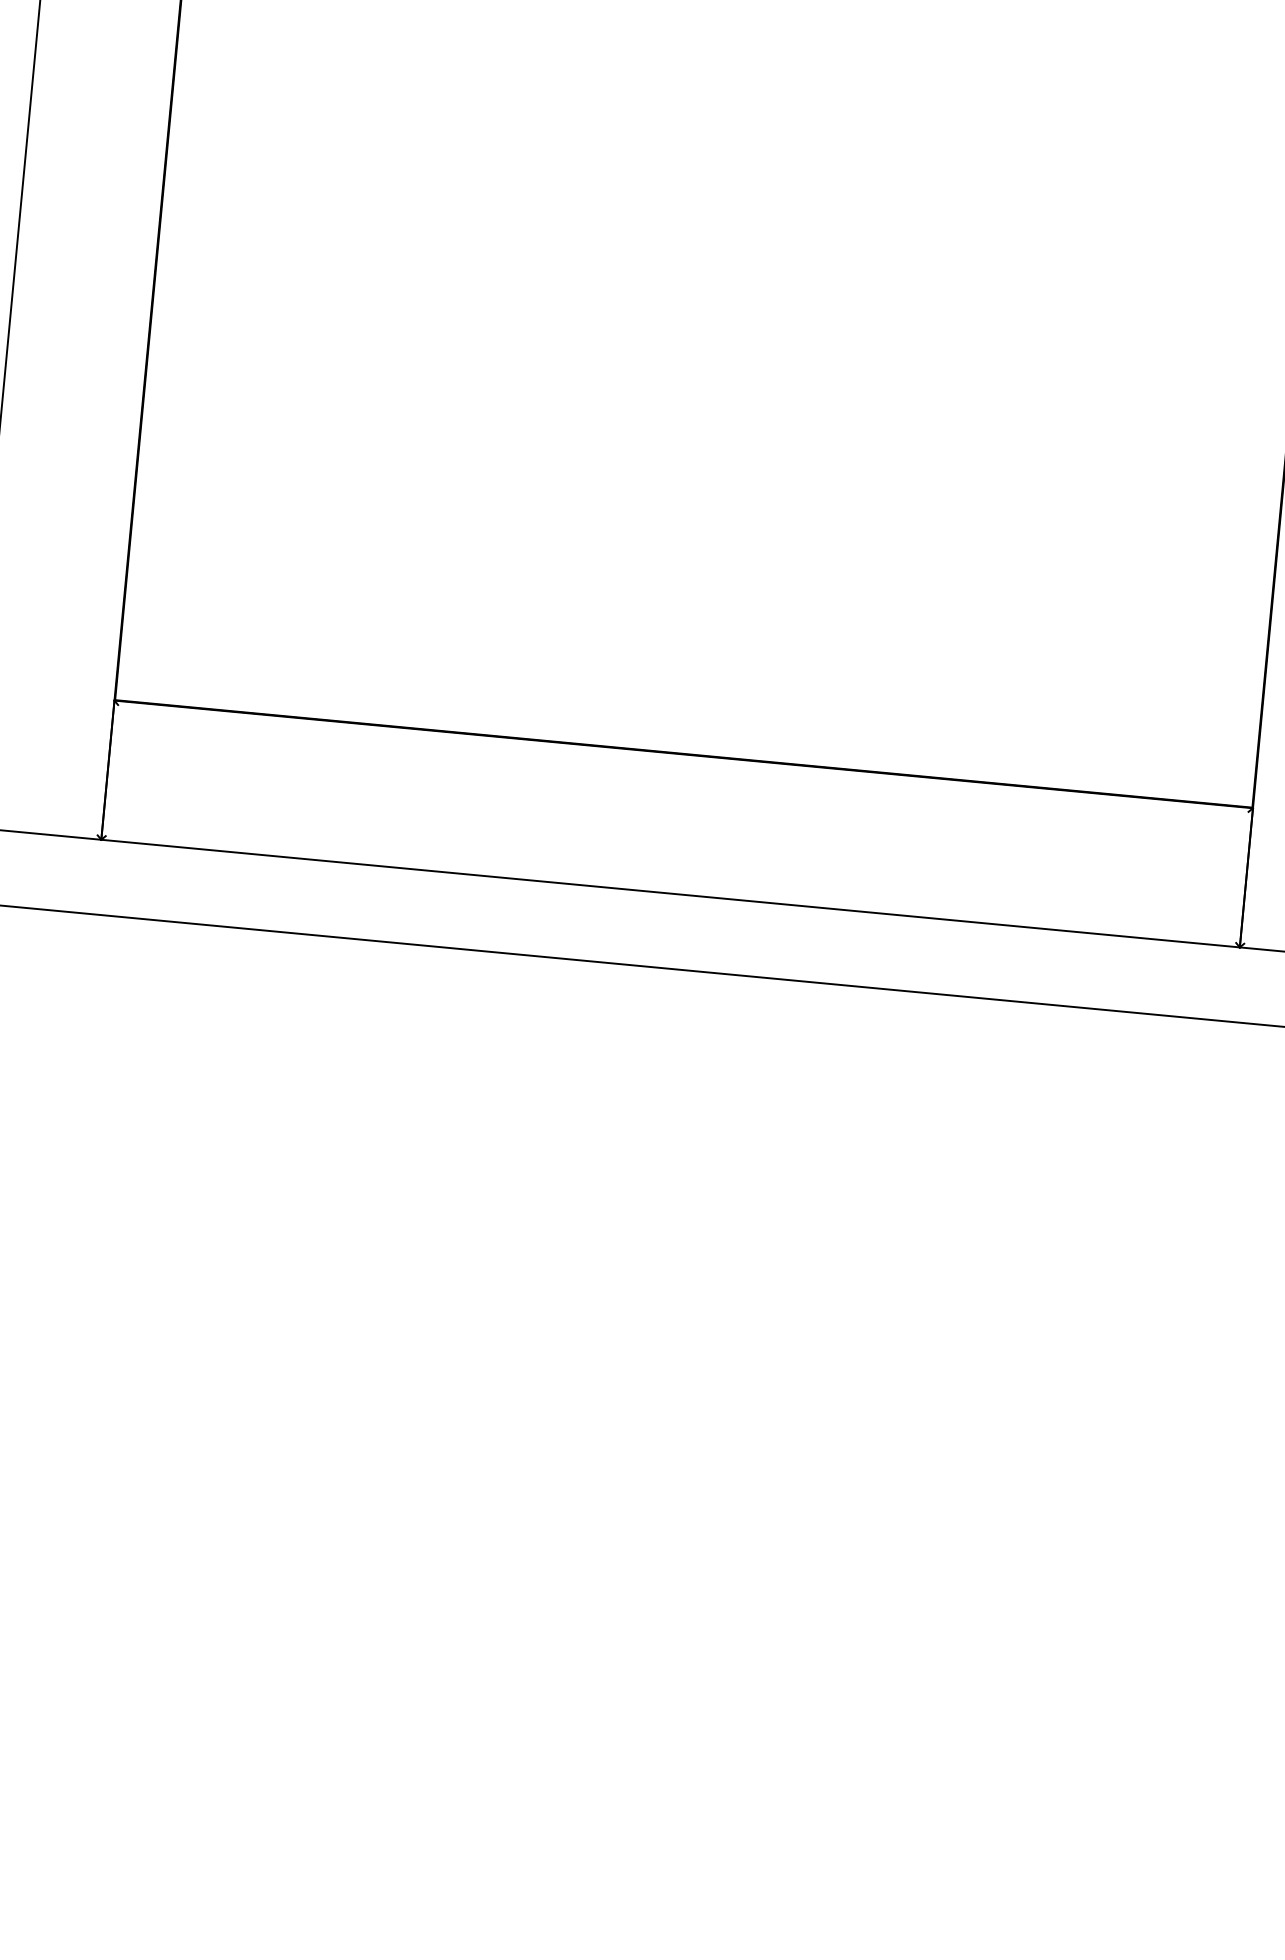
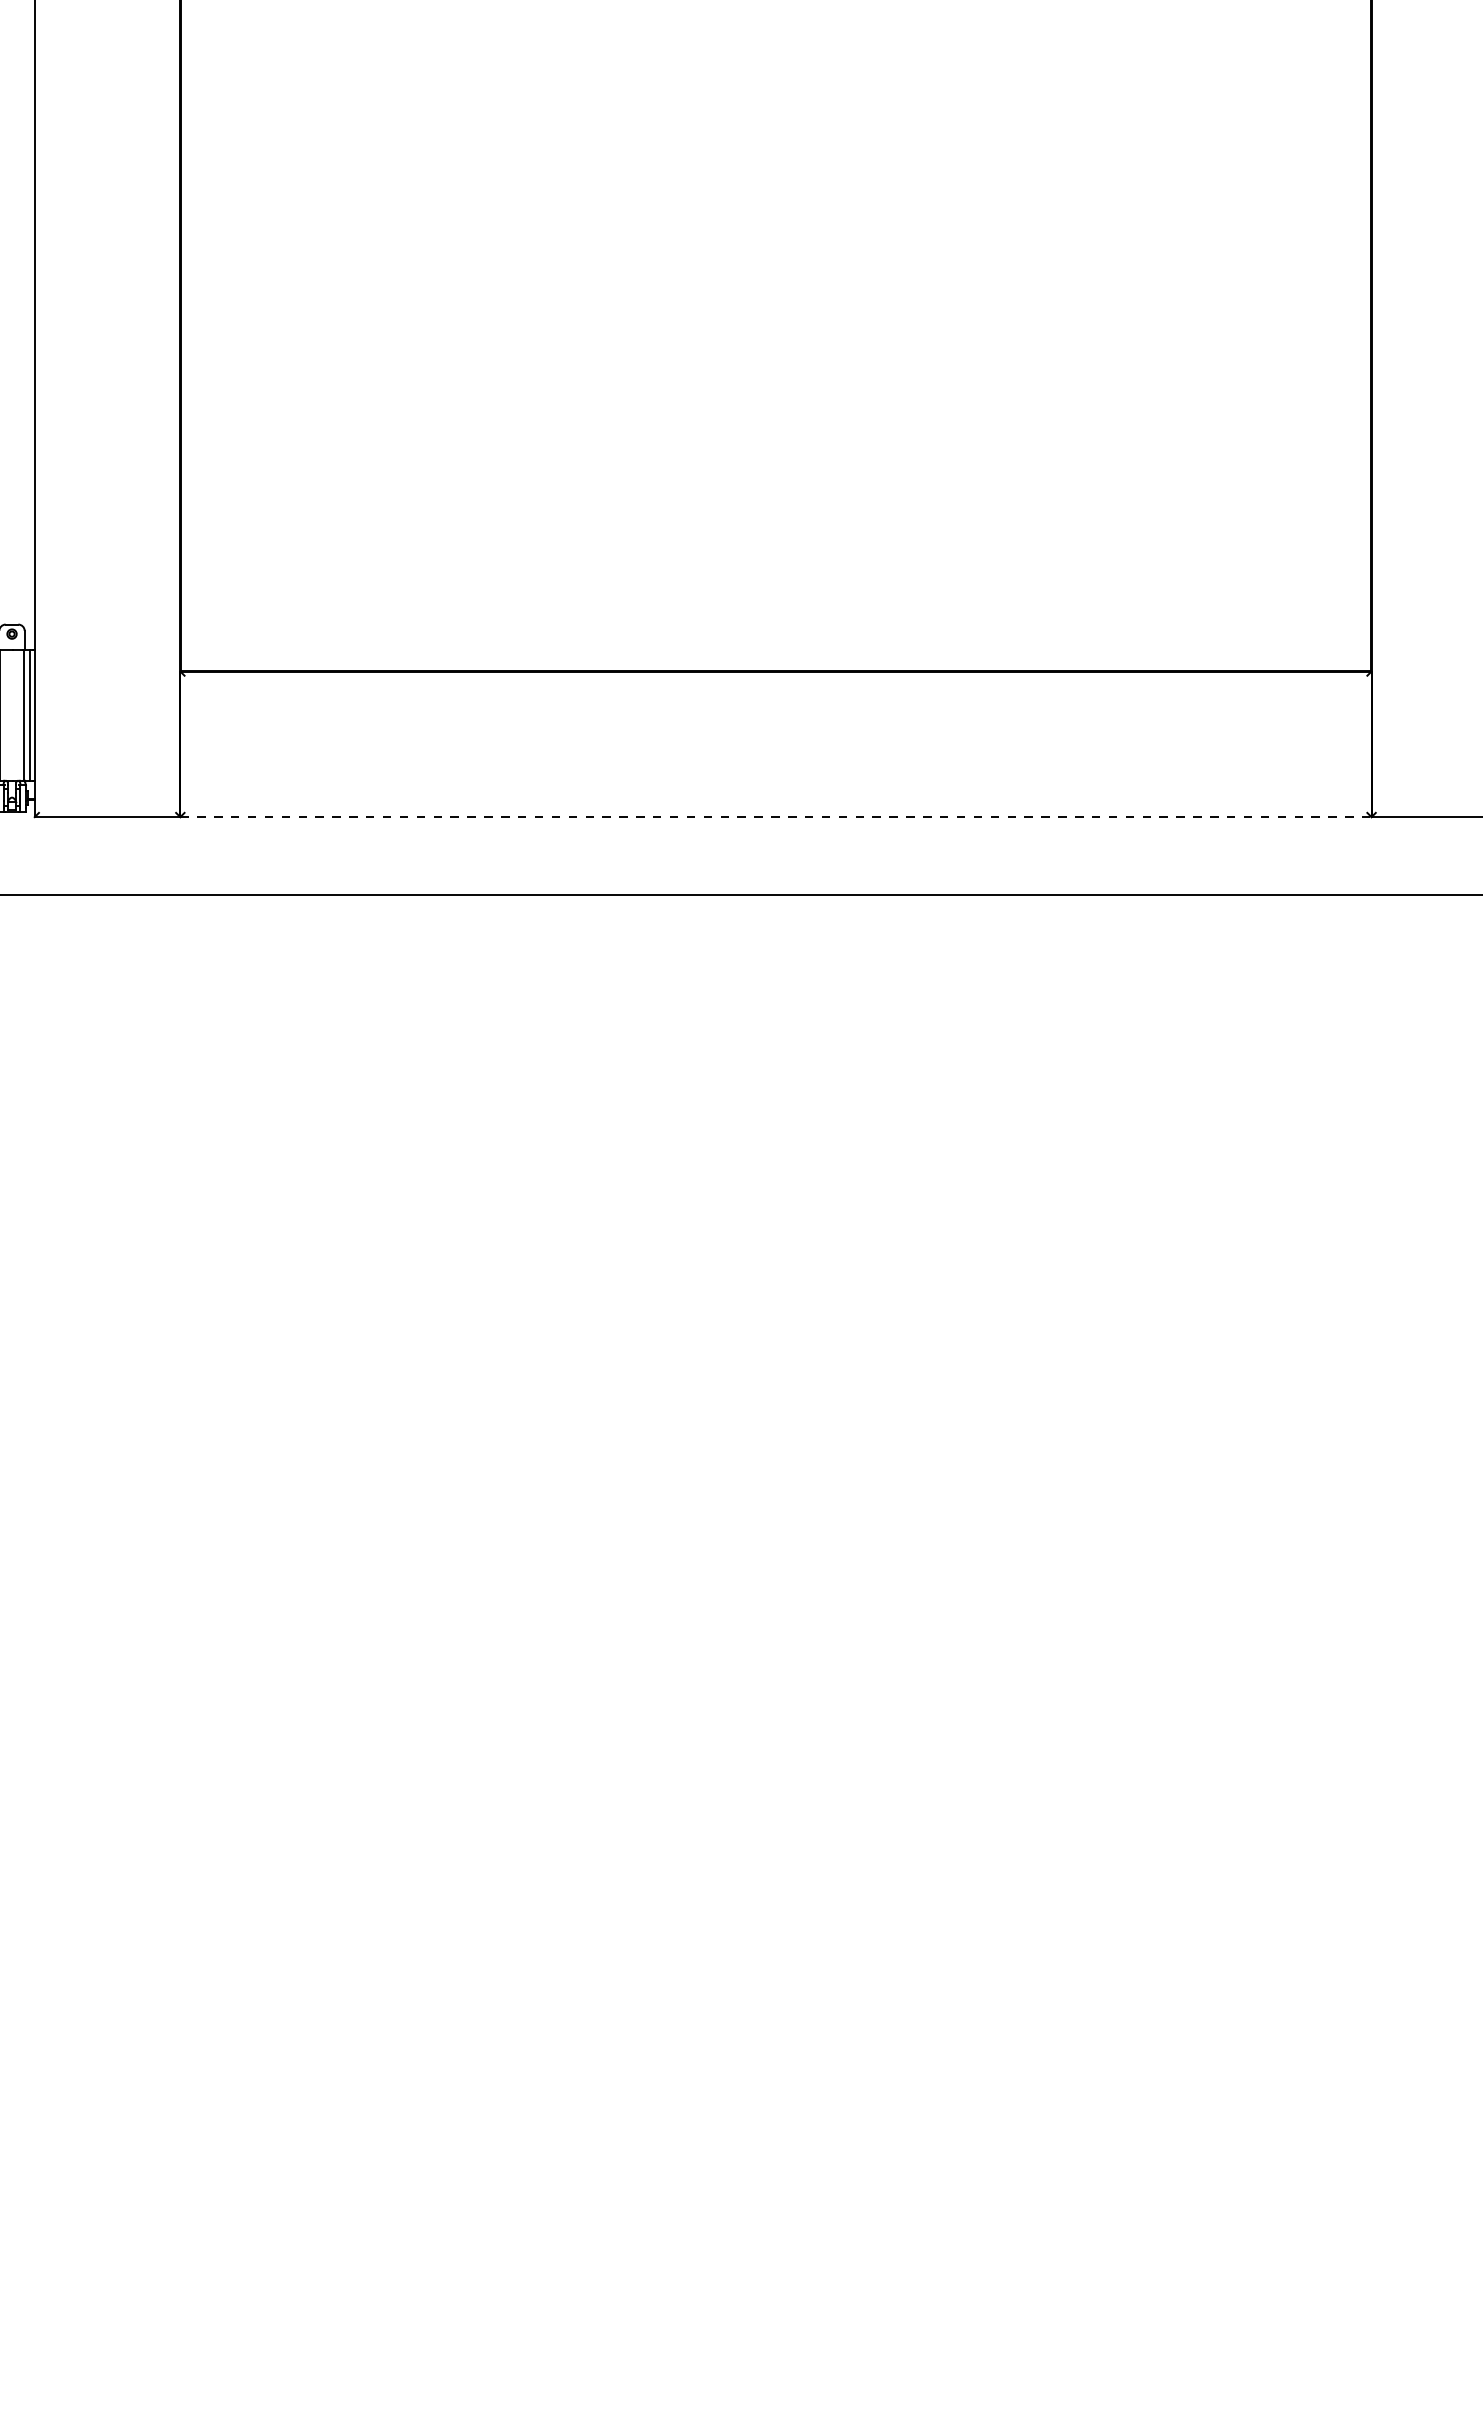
line: (670, 893) -> (775, 817), solid -> dashed

